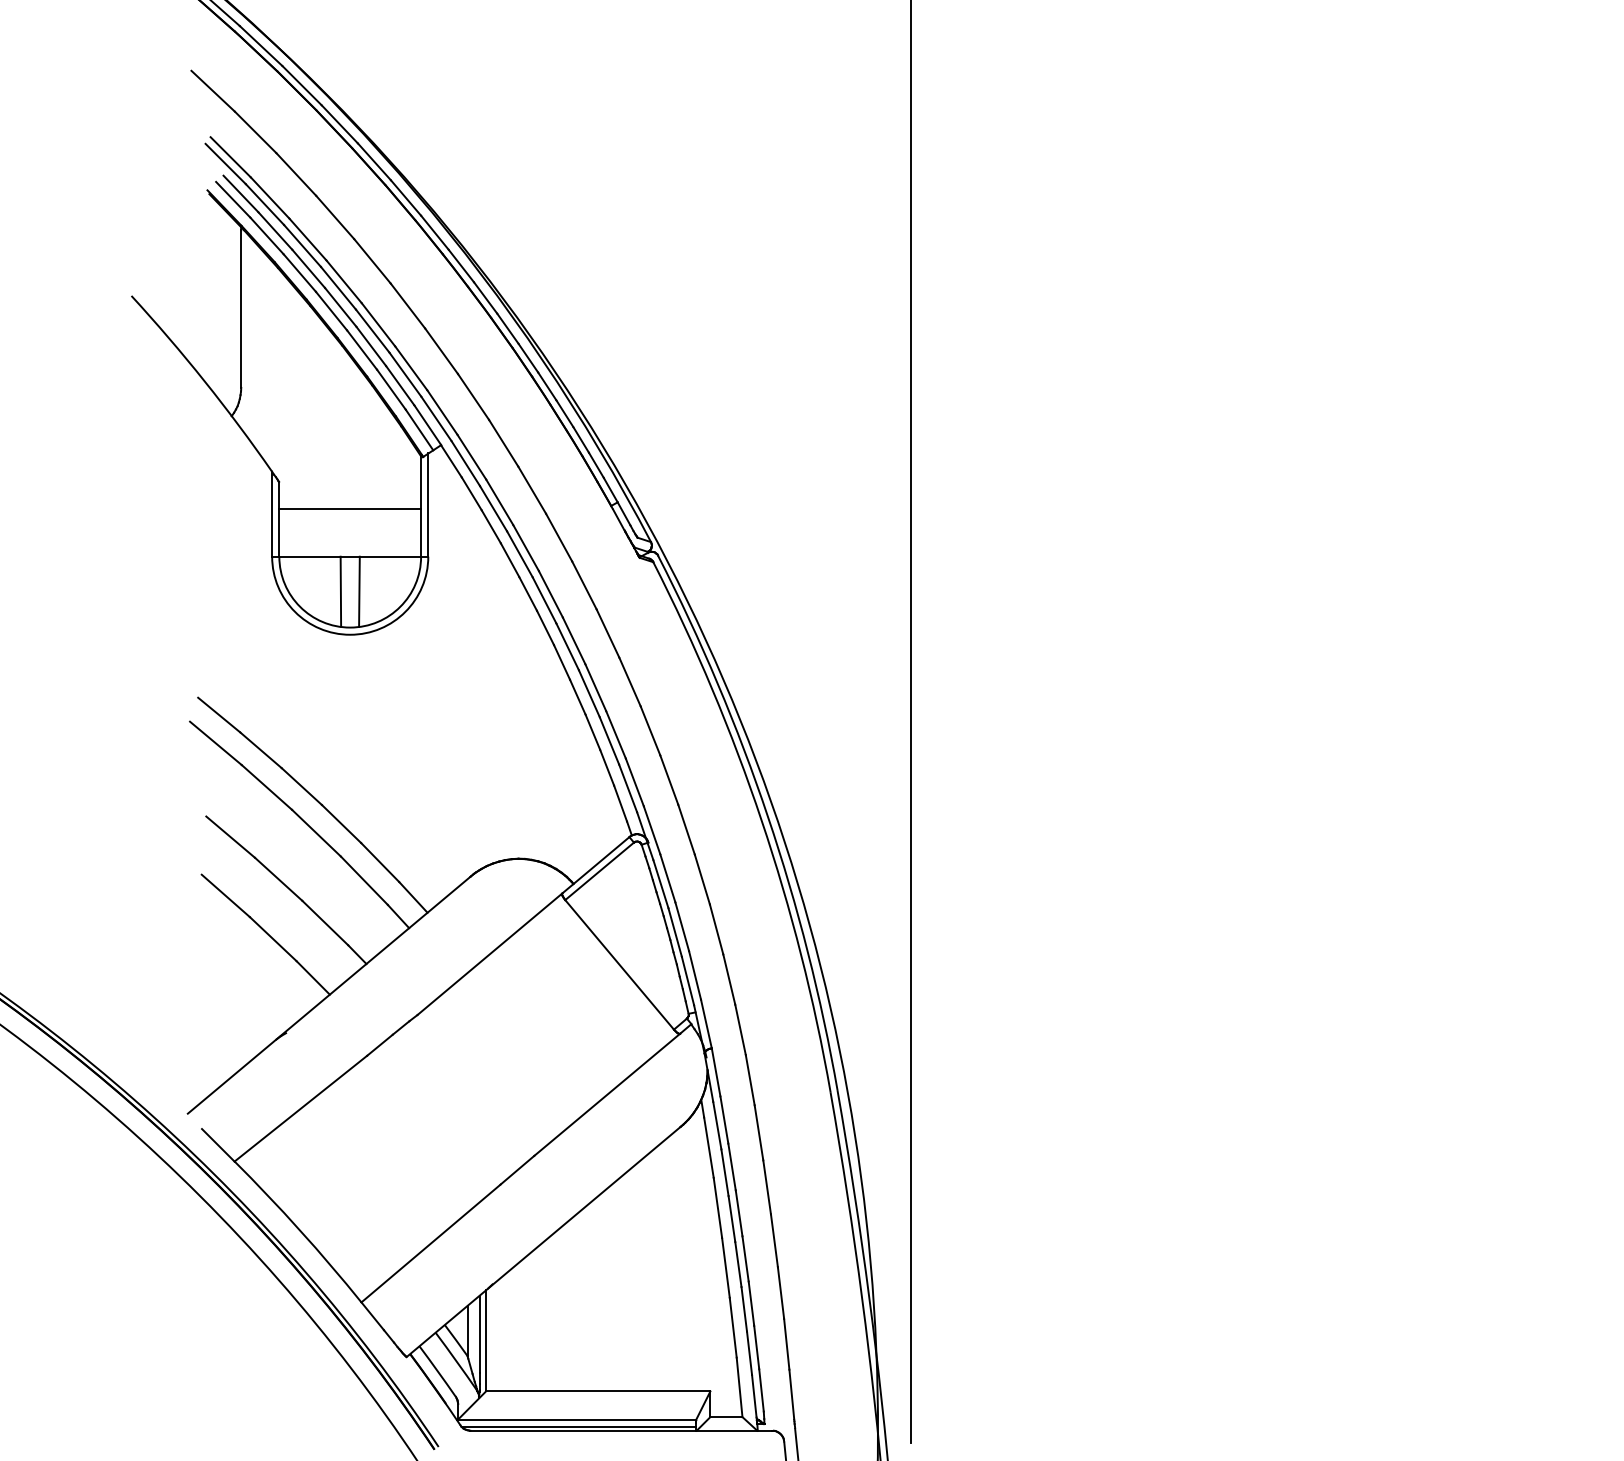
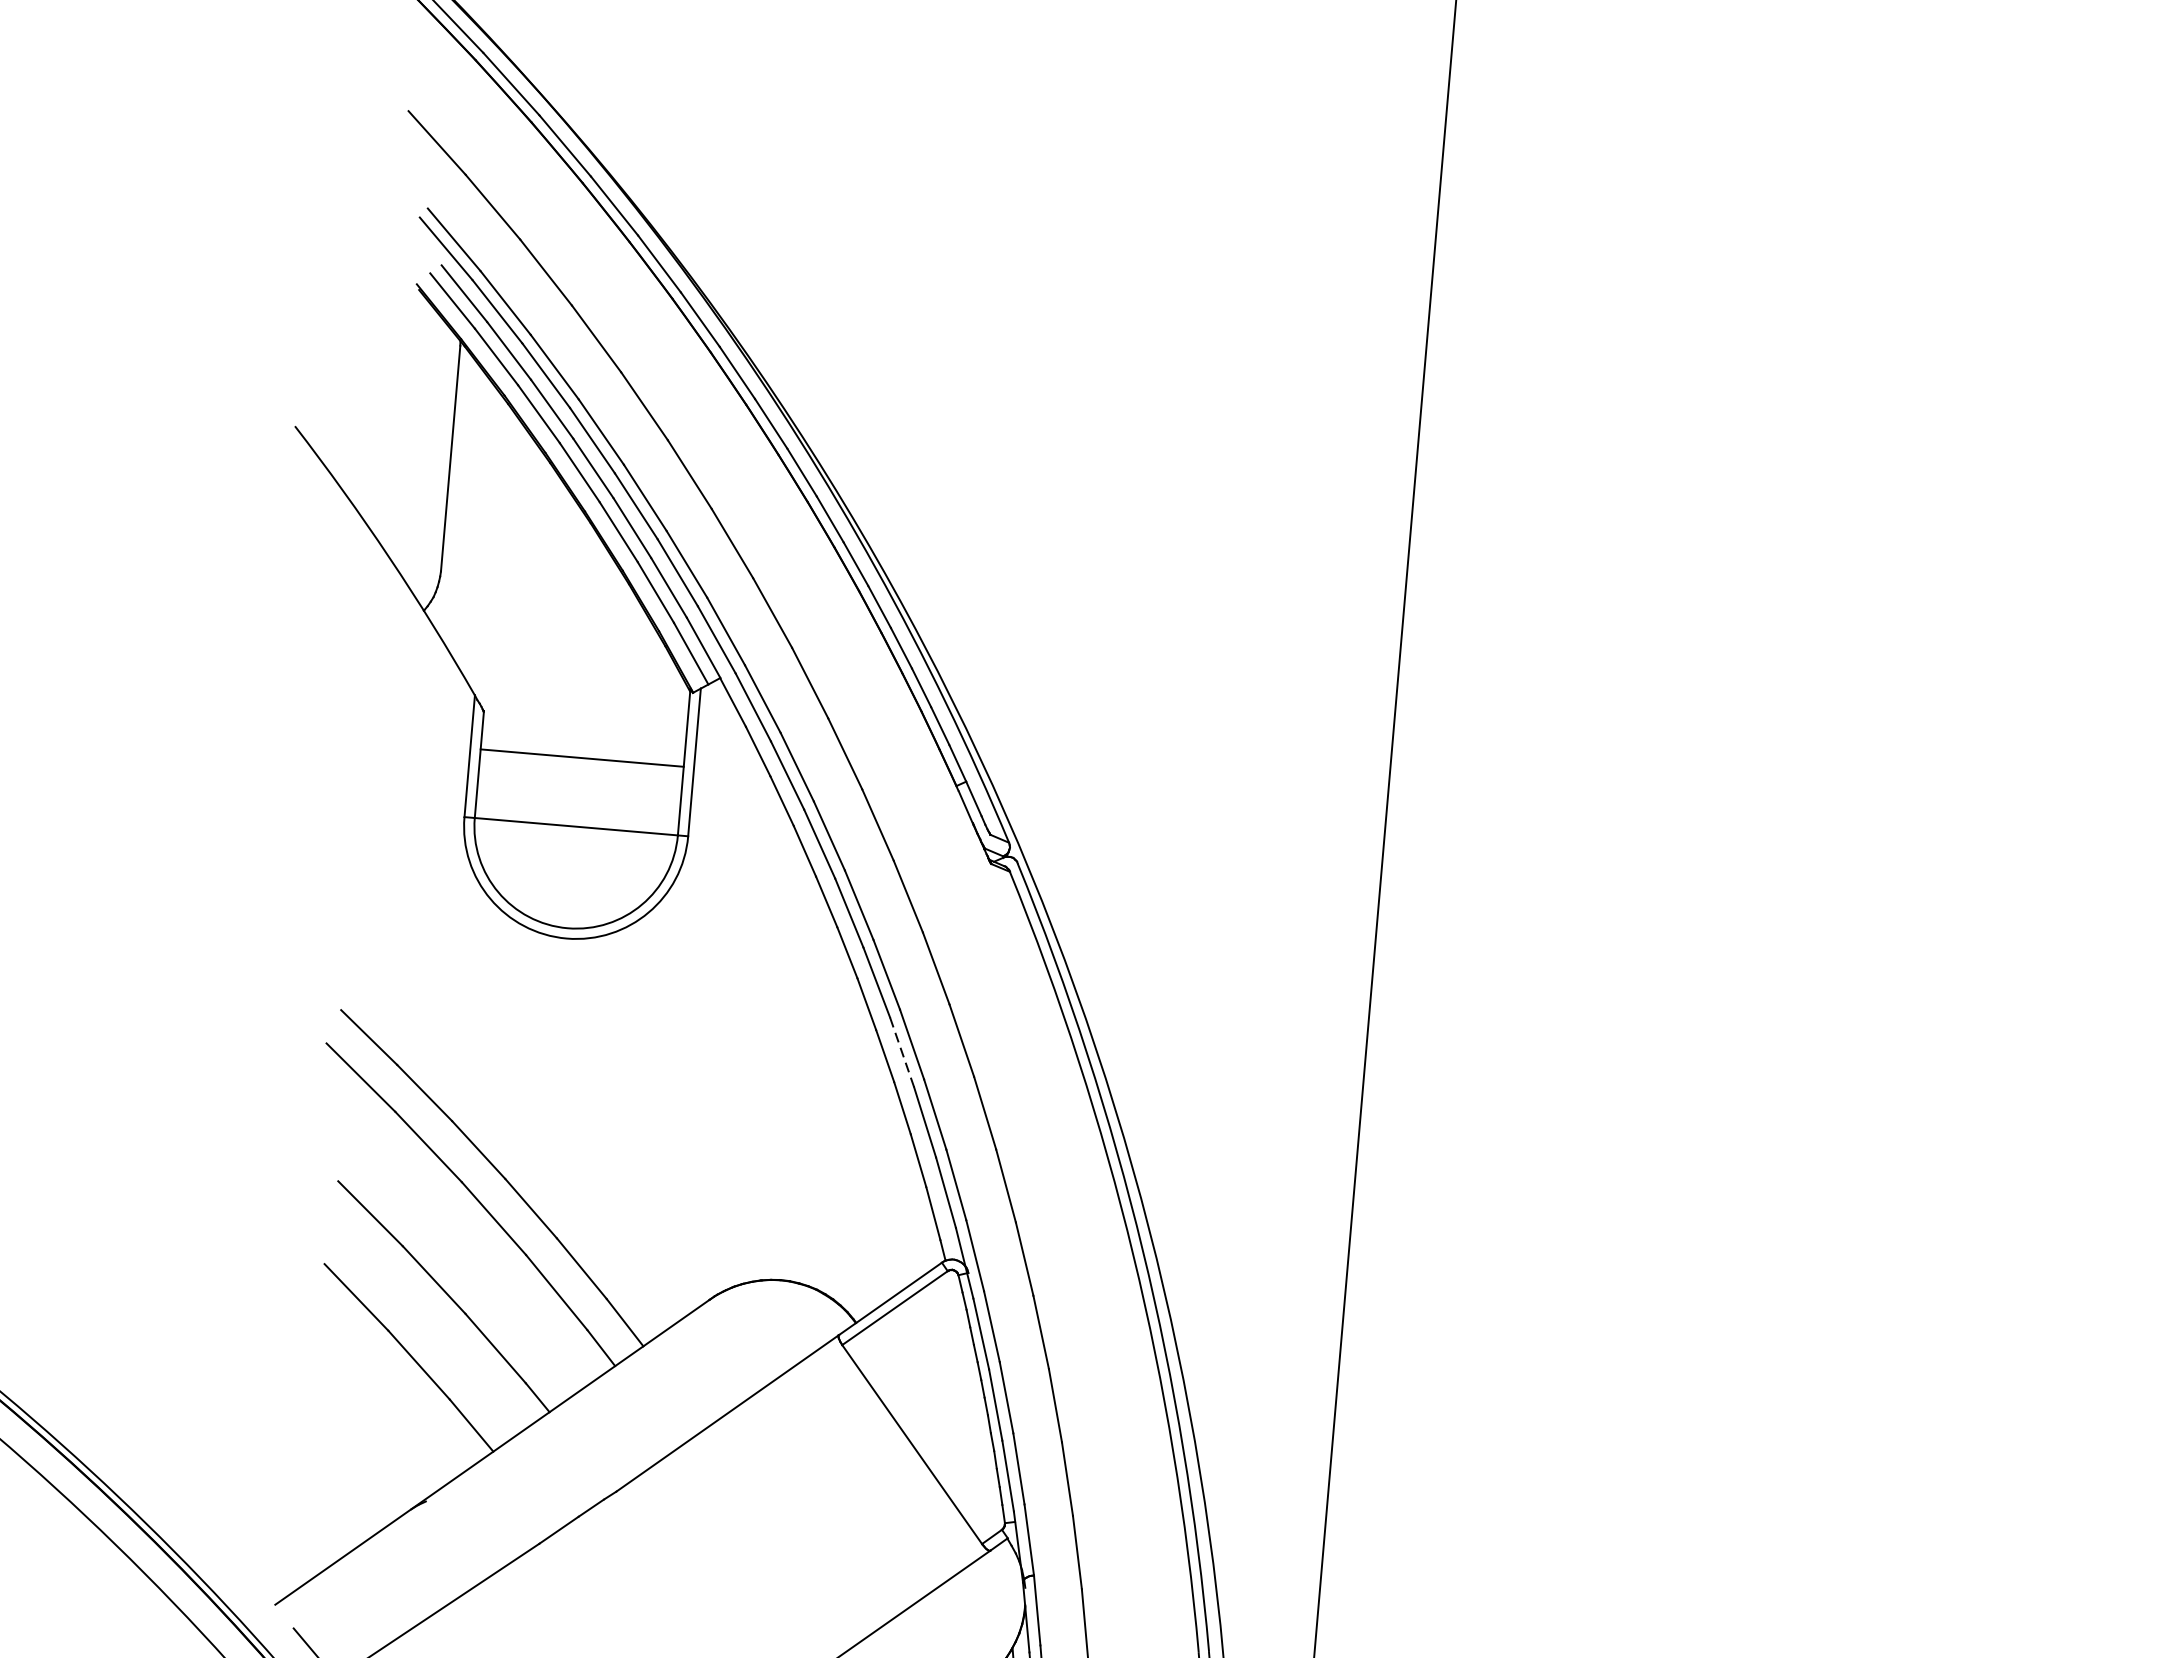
line: (340, 591) -> (558, 875), removed
line: (359, 591) -> (585, 877), removed
line: (589, 693) -> (902, 1052), solid -> dashed

